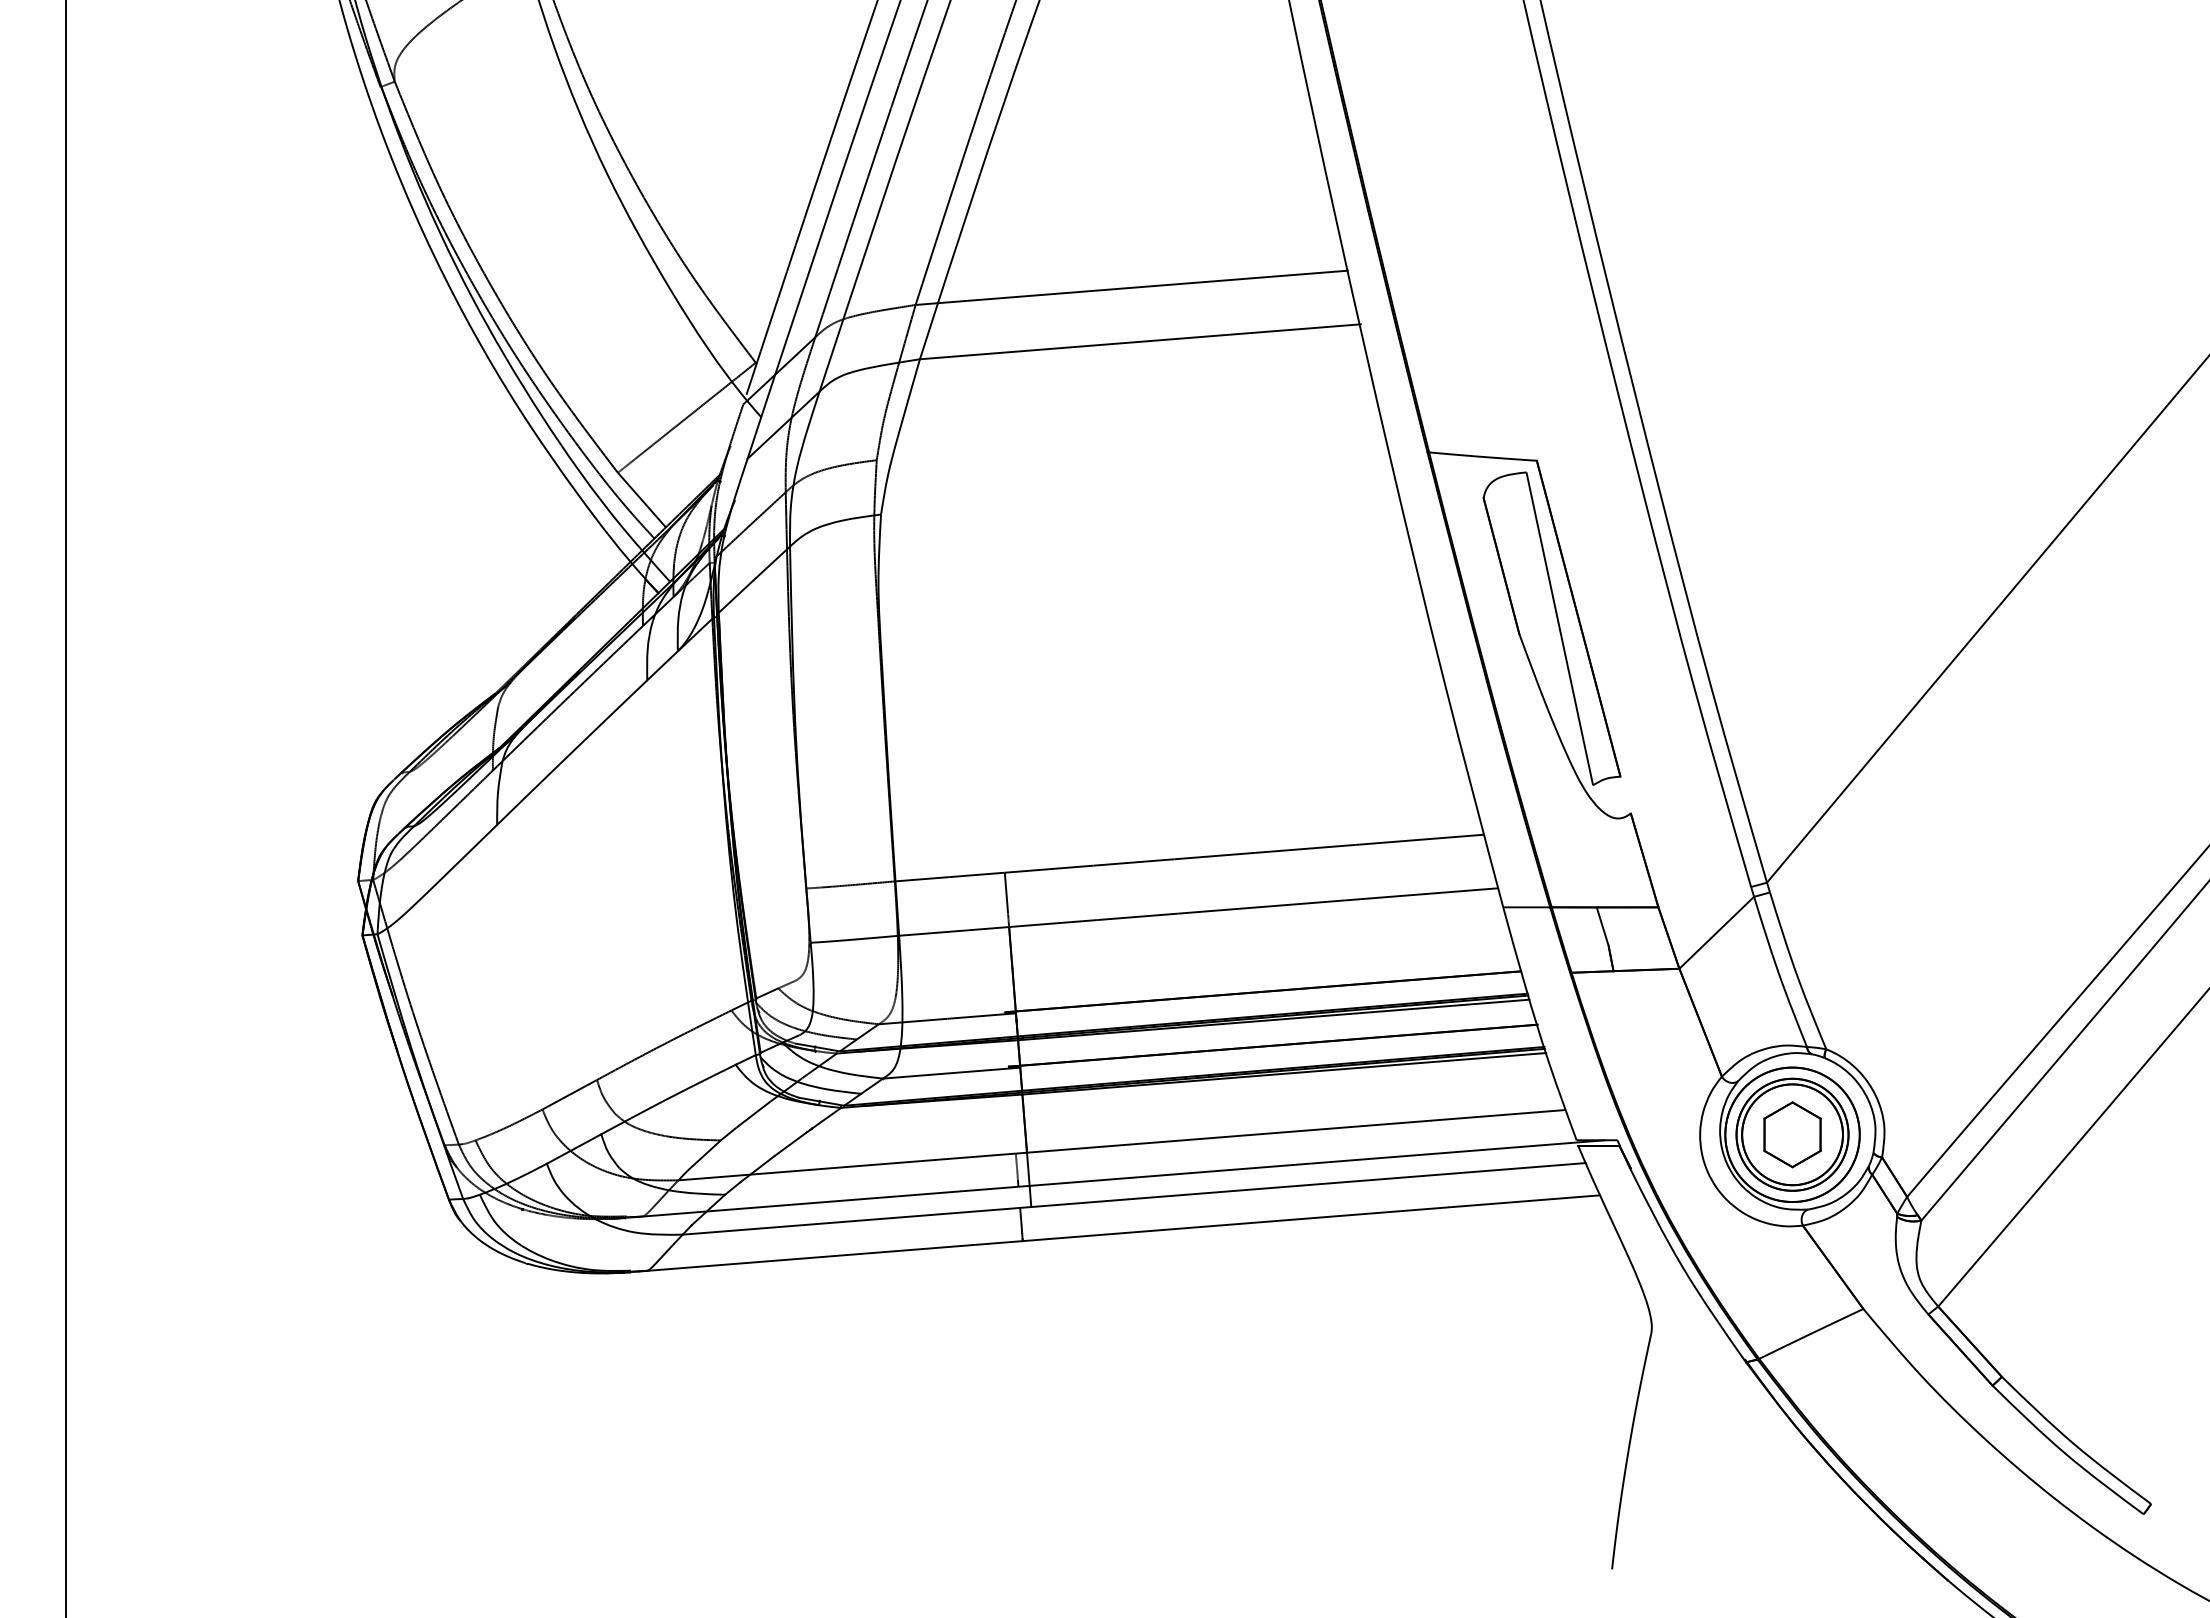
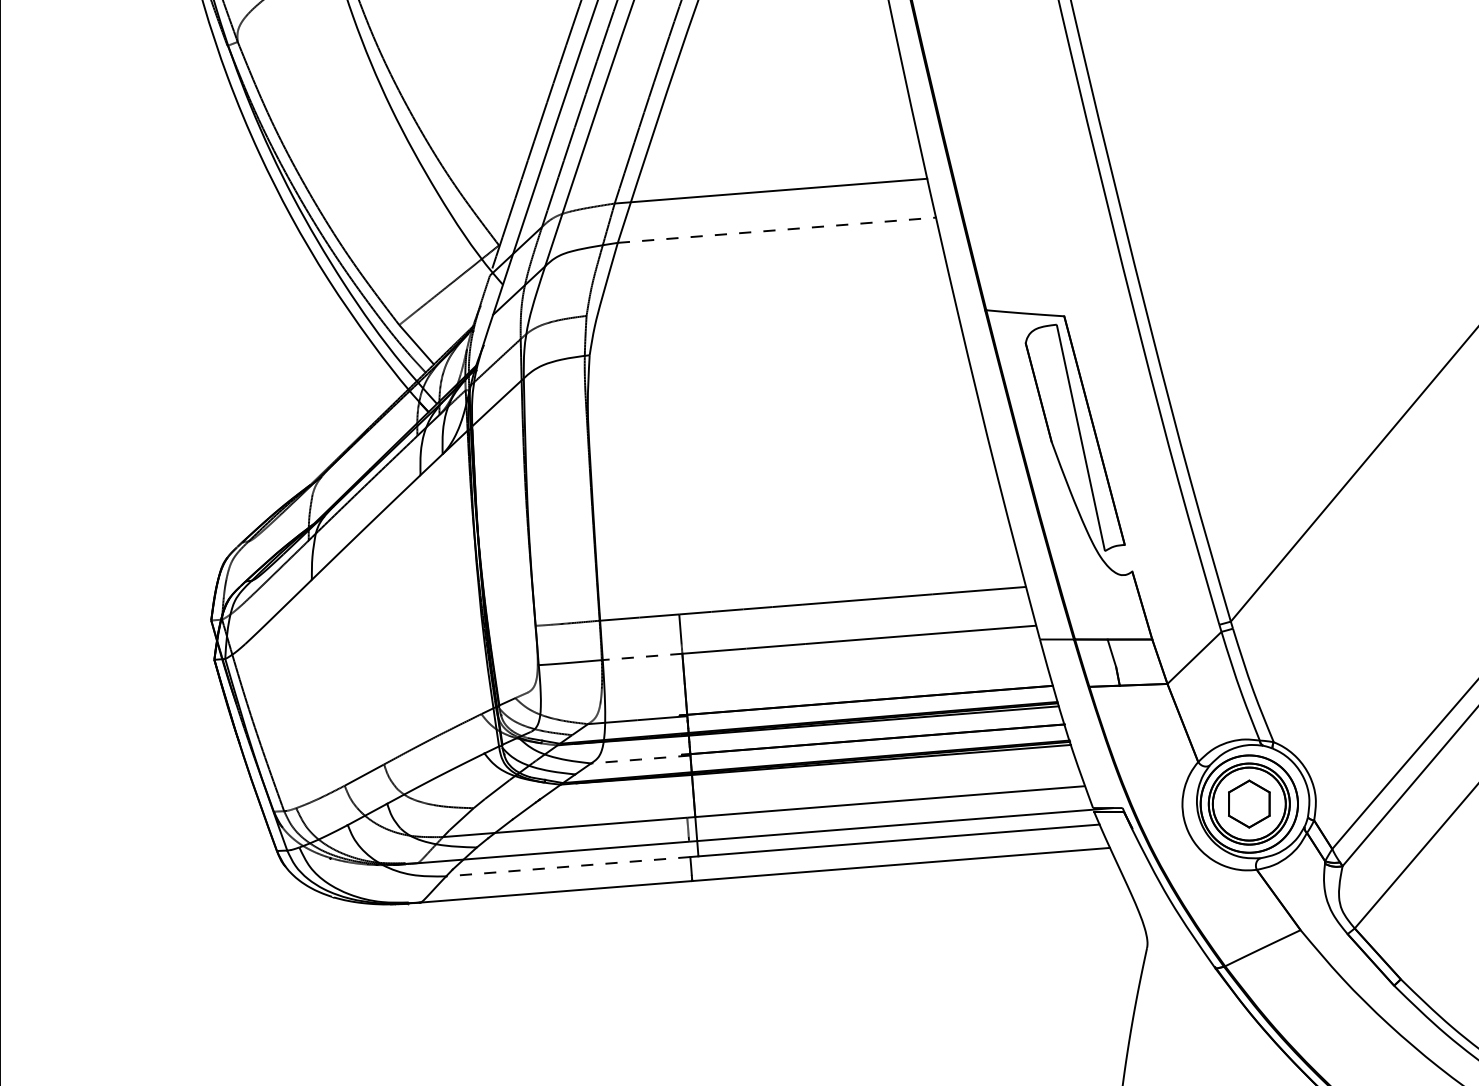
line: (1140, 341) -> (777, 229), solid -> dashed
line: (954, 931) -> (642, 656), solid -> dashed
line: (951, 1073) -> (640, 759), solid -> dashed
line: (850, 1221) -> (567, 866), solid -> dashed

